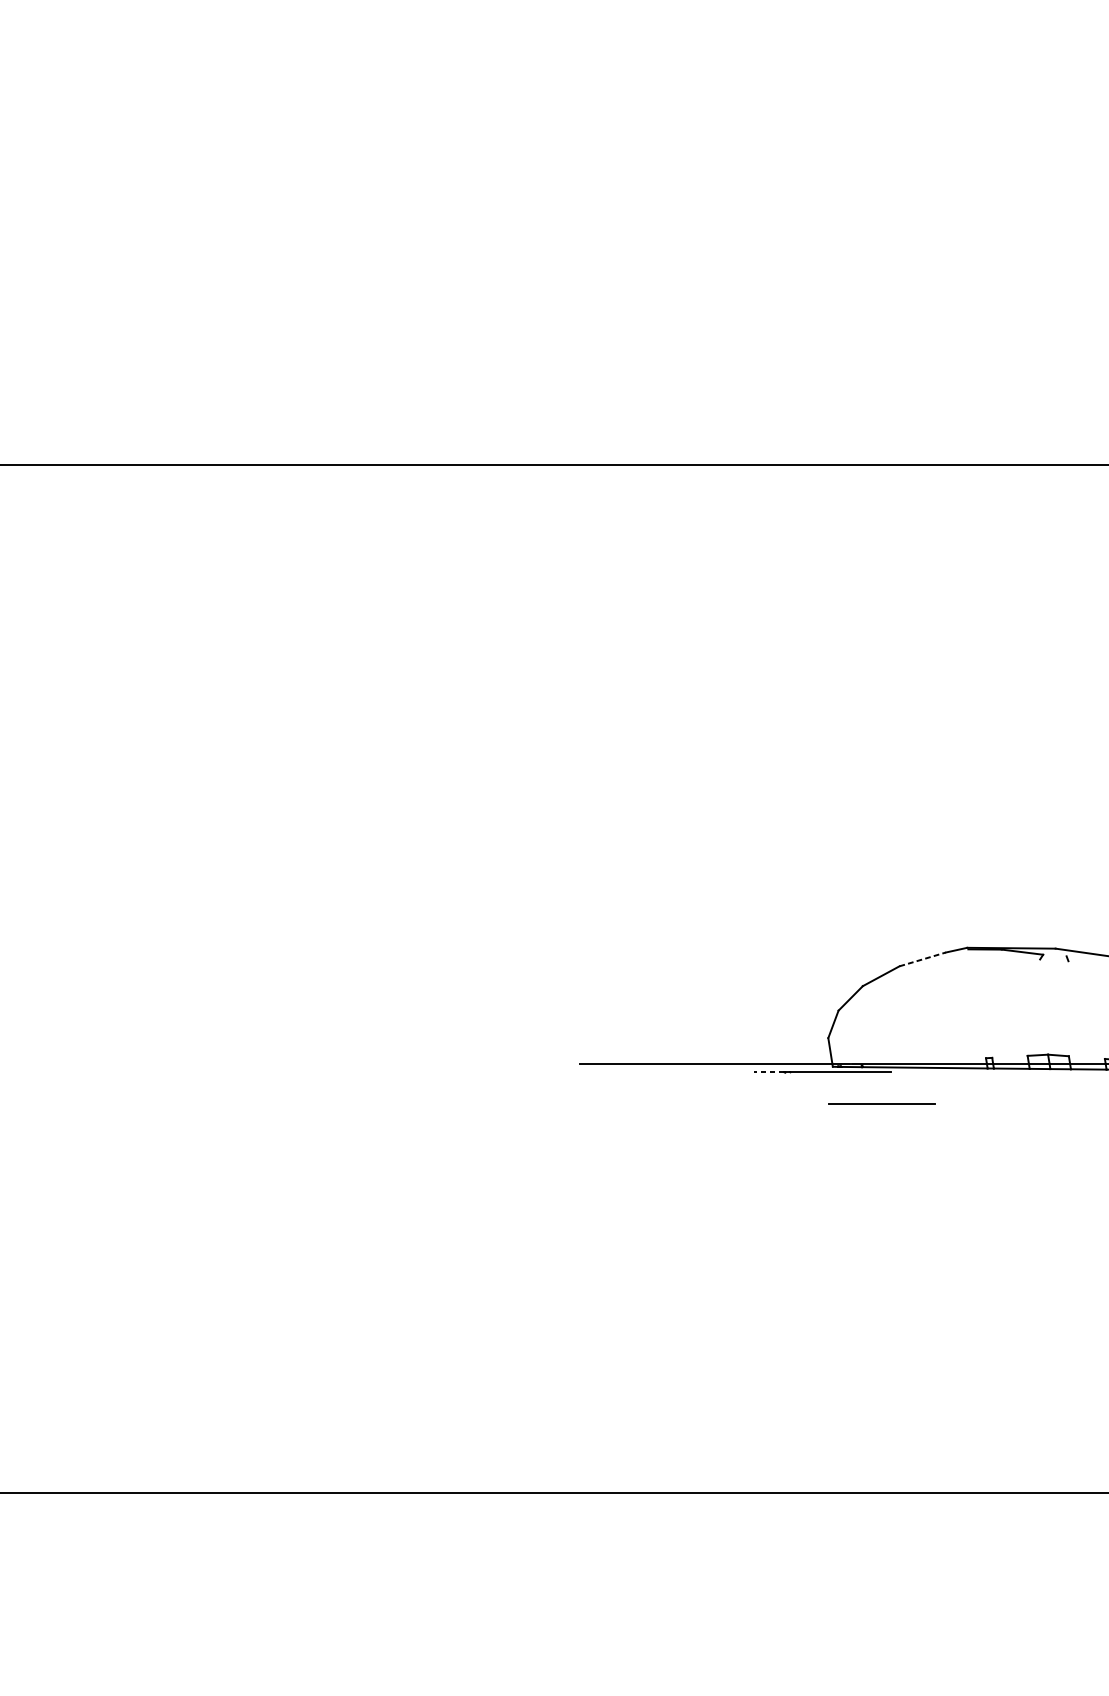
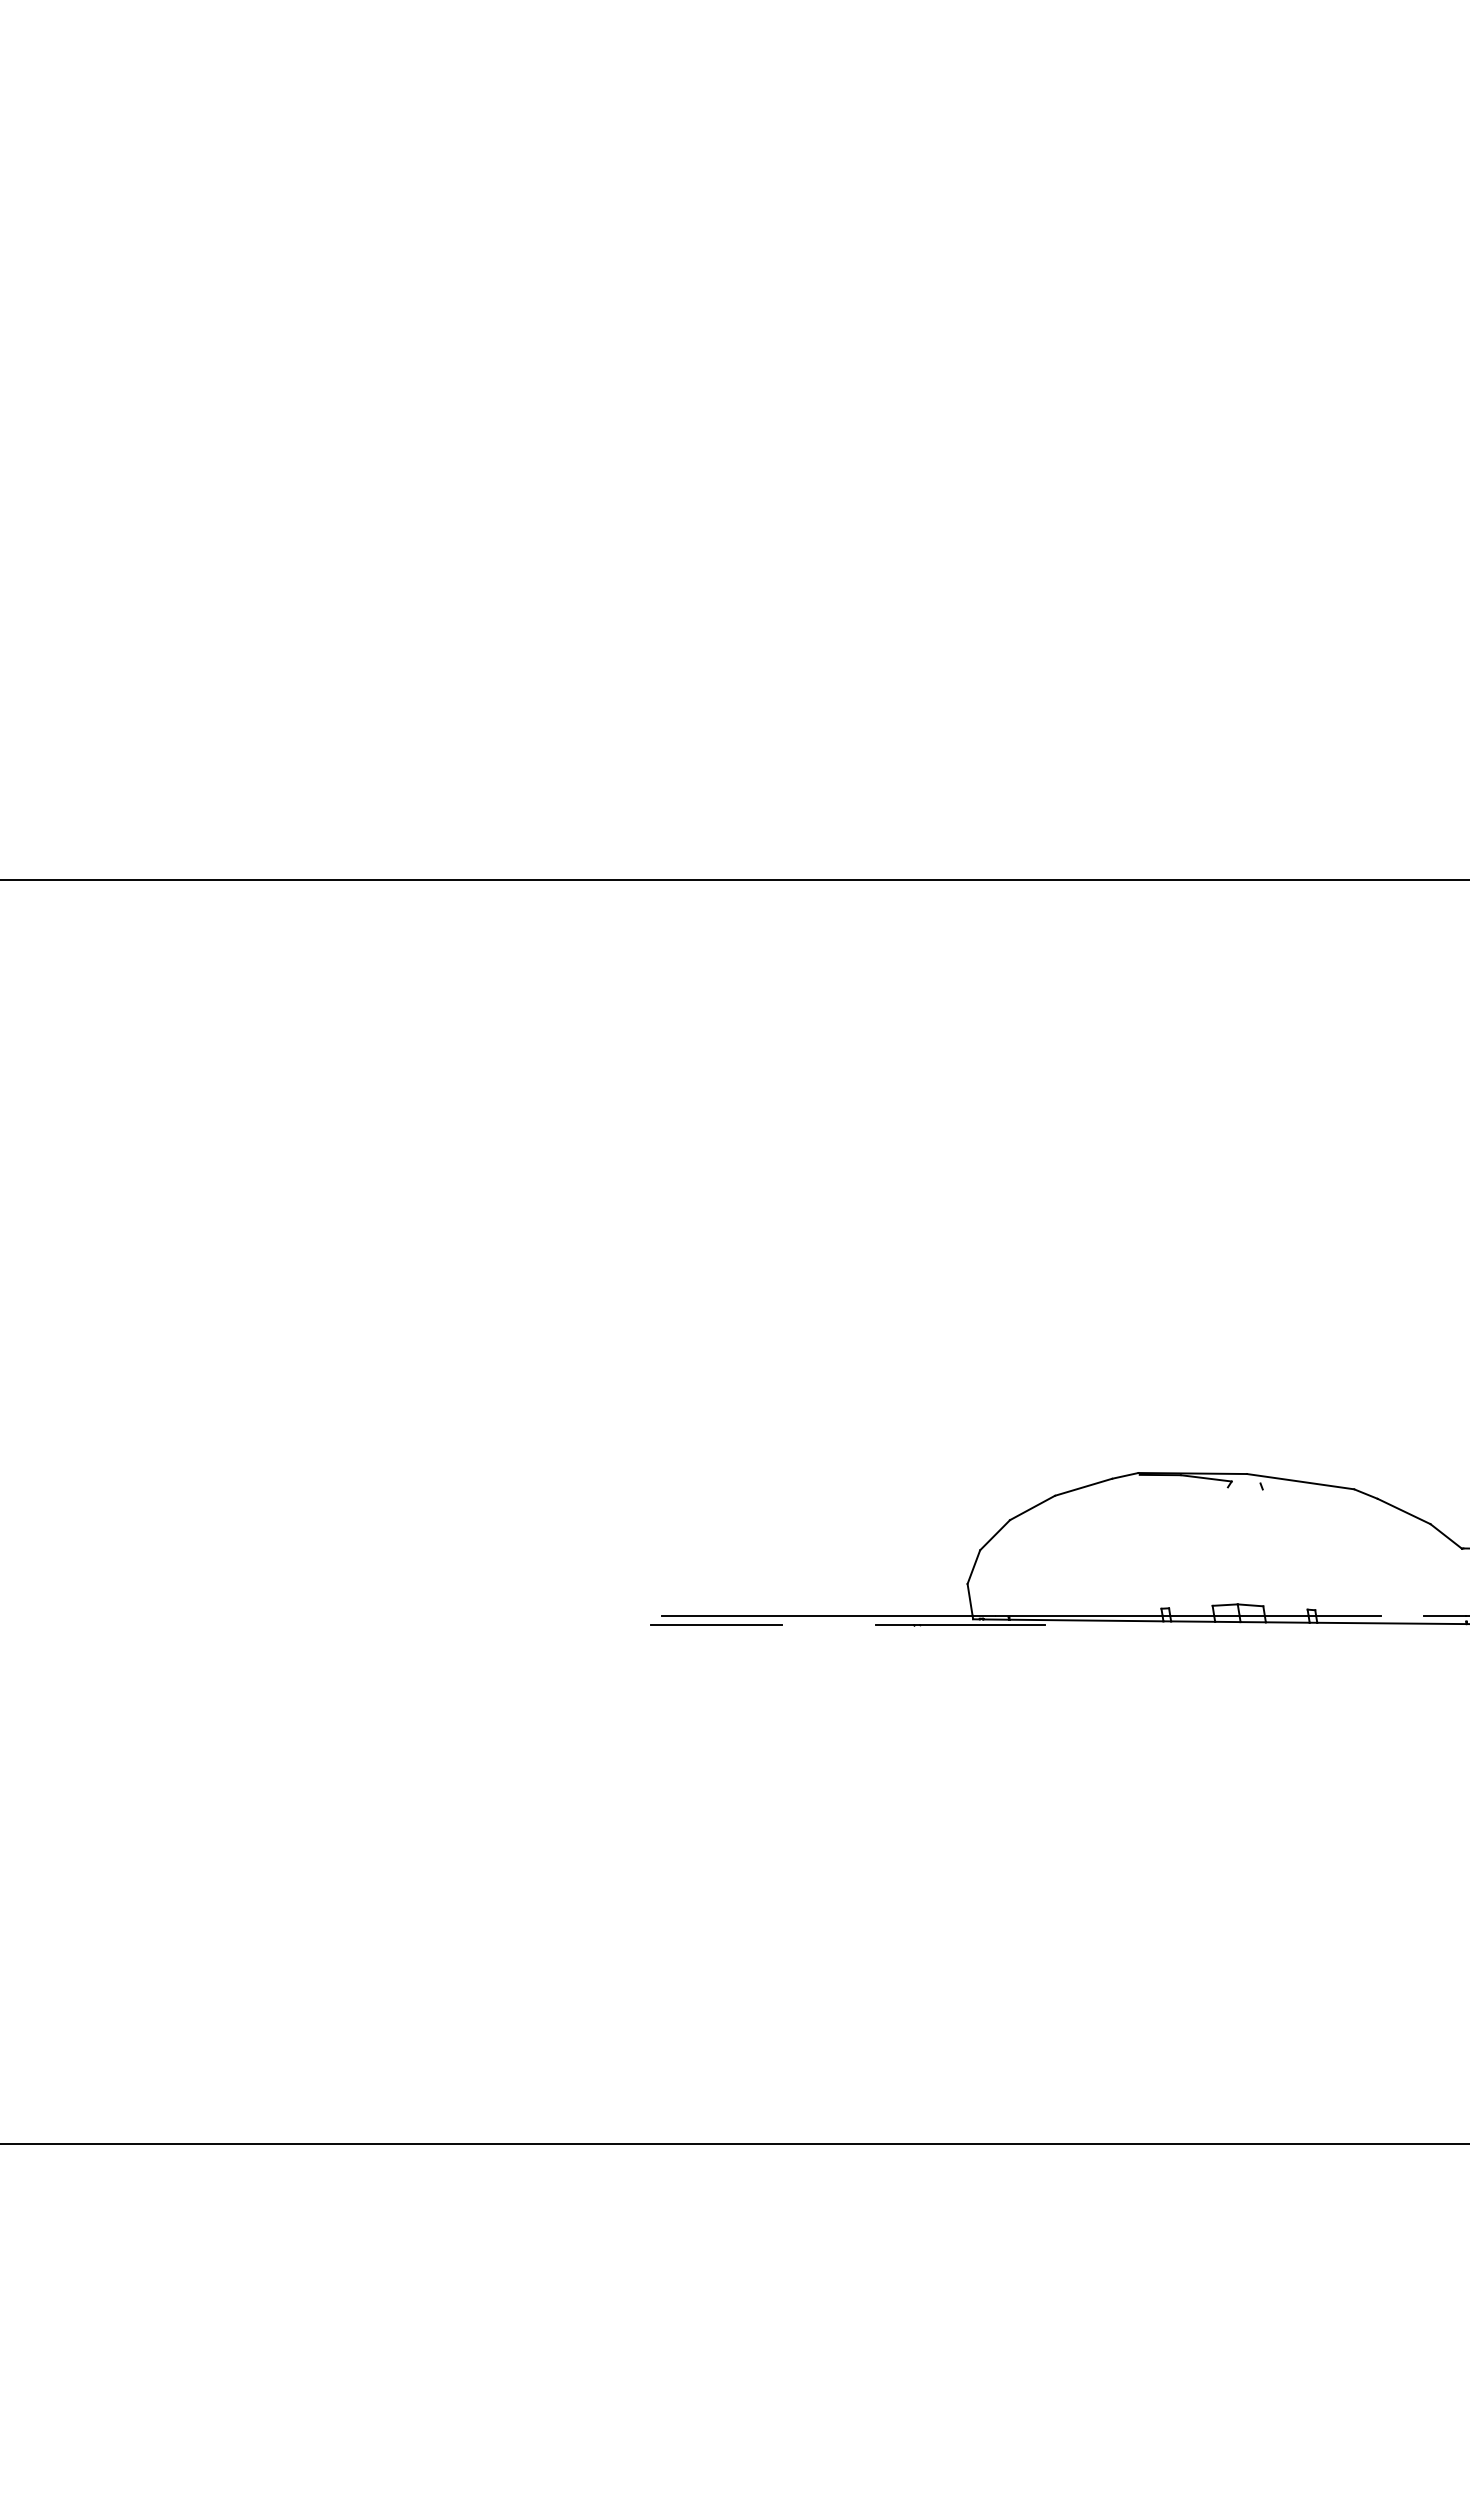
line: (922, 959) -> (1083, 1487), dashed -> solid
line: (768, 1071) -> (894, 1625), dashed -> solid
line: (881, 1103) -> (716, 1624), moved

